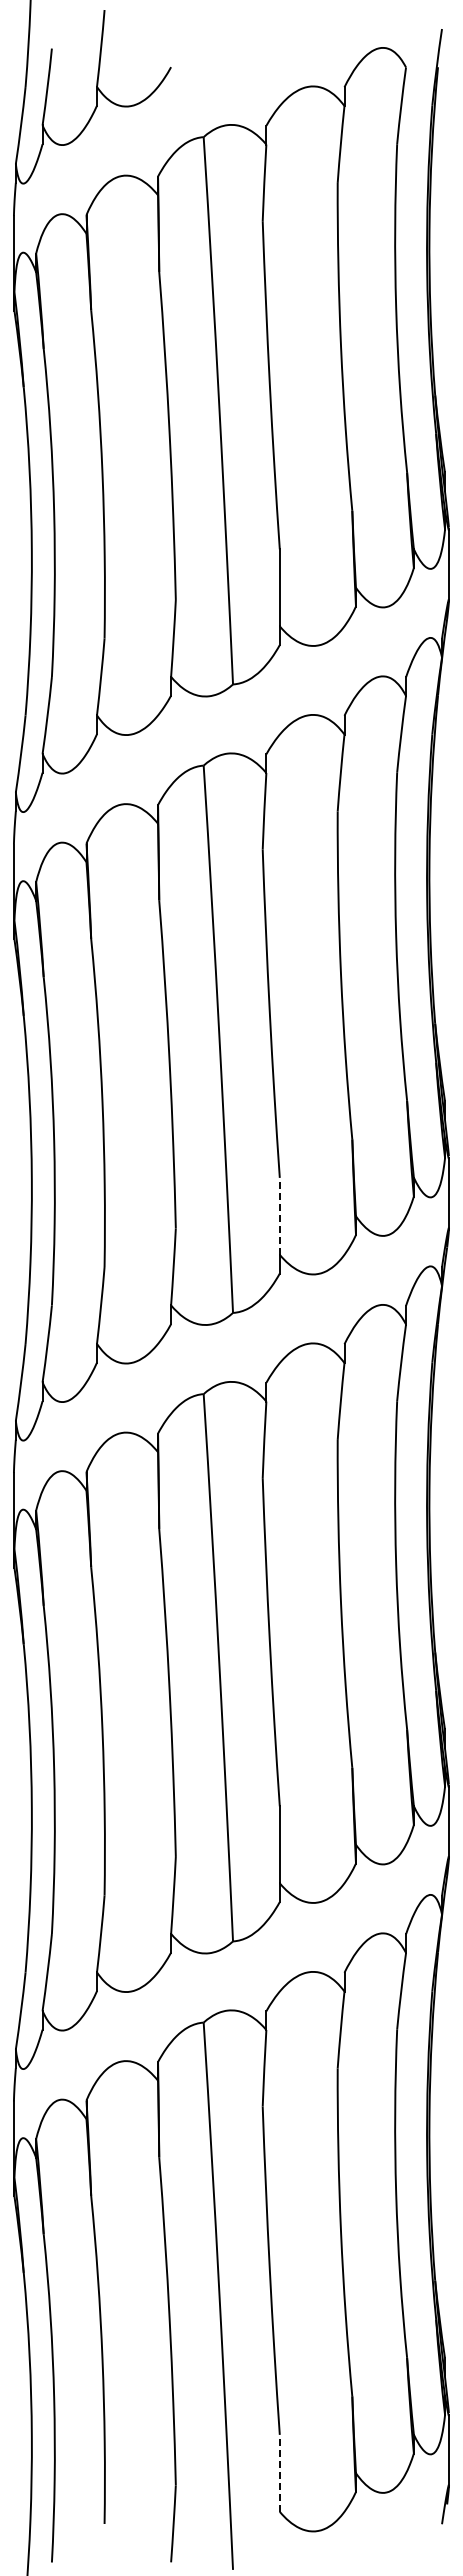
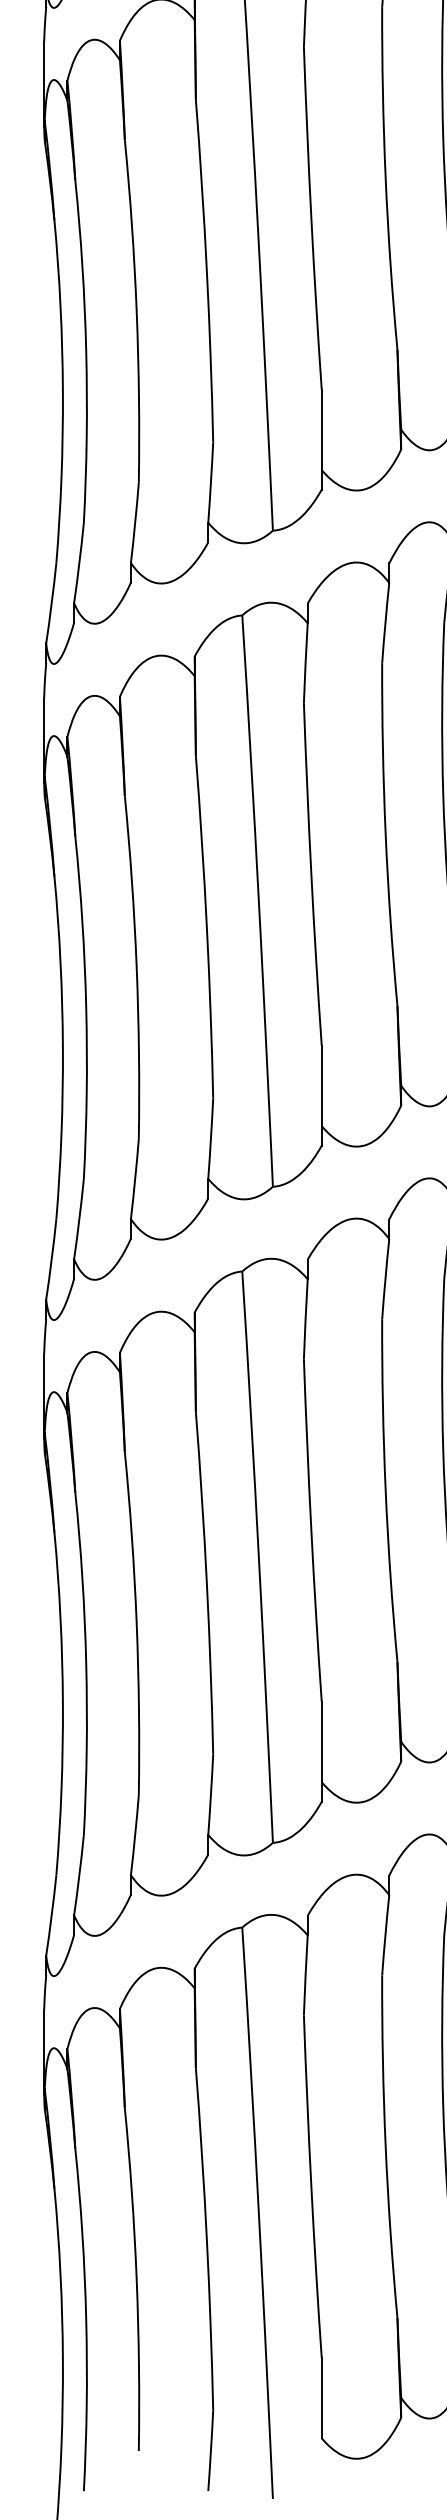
line: (279, 1215) -> (321, 1085), dashed -> solid
line: (279, 2472) -> (321, 2397), dashed -> solid

